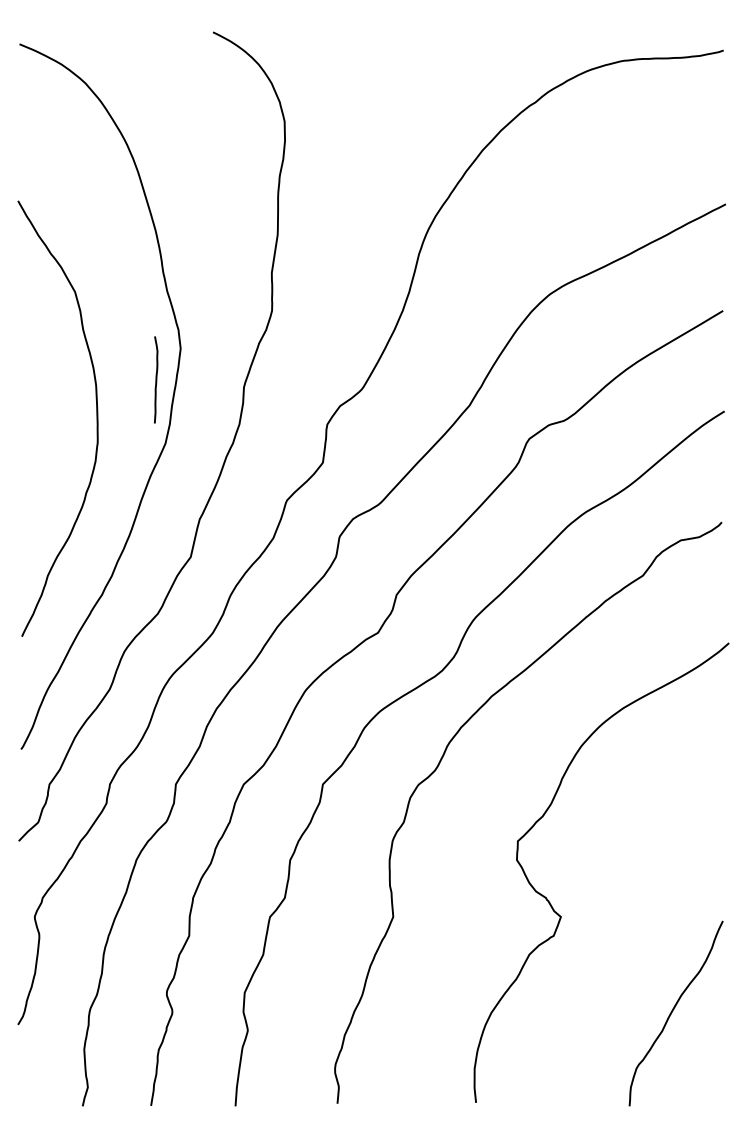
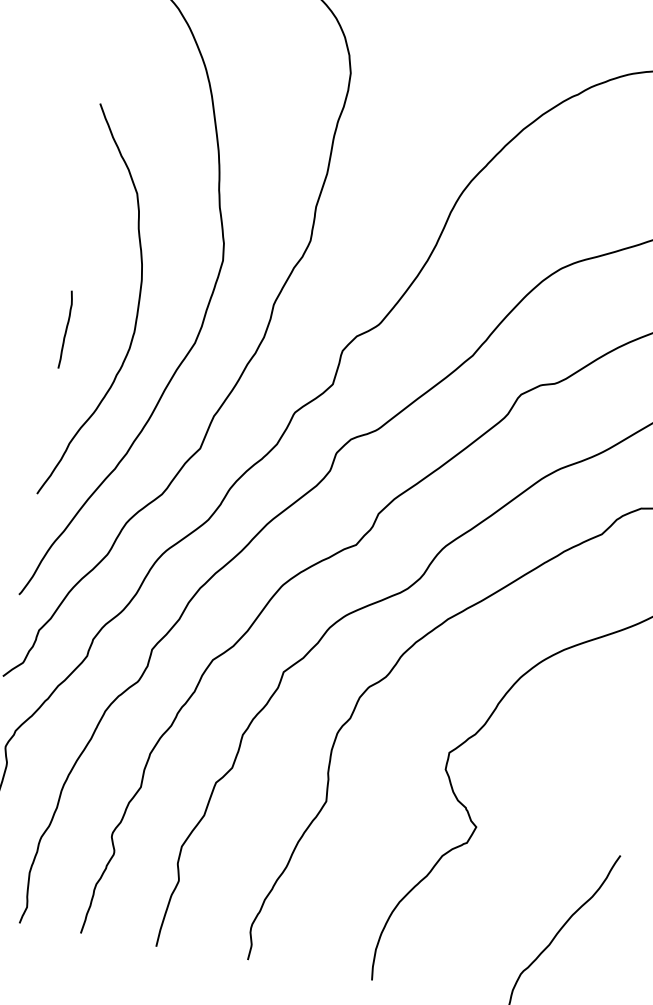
curve: (156, 379) -> (66, 329), moved

